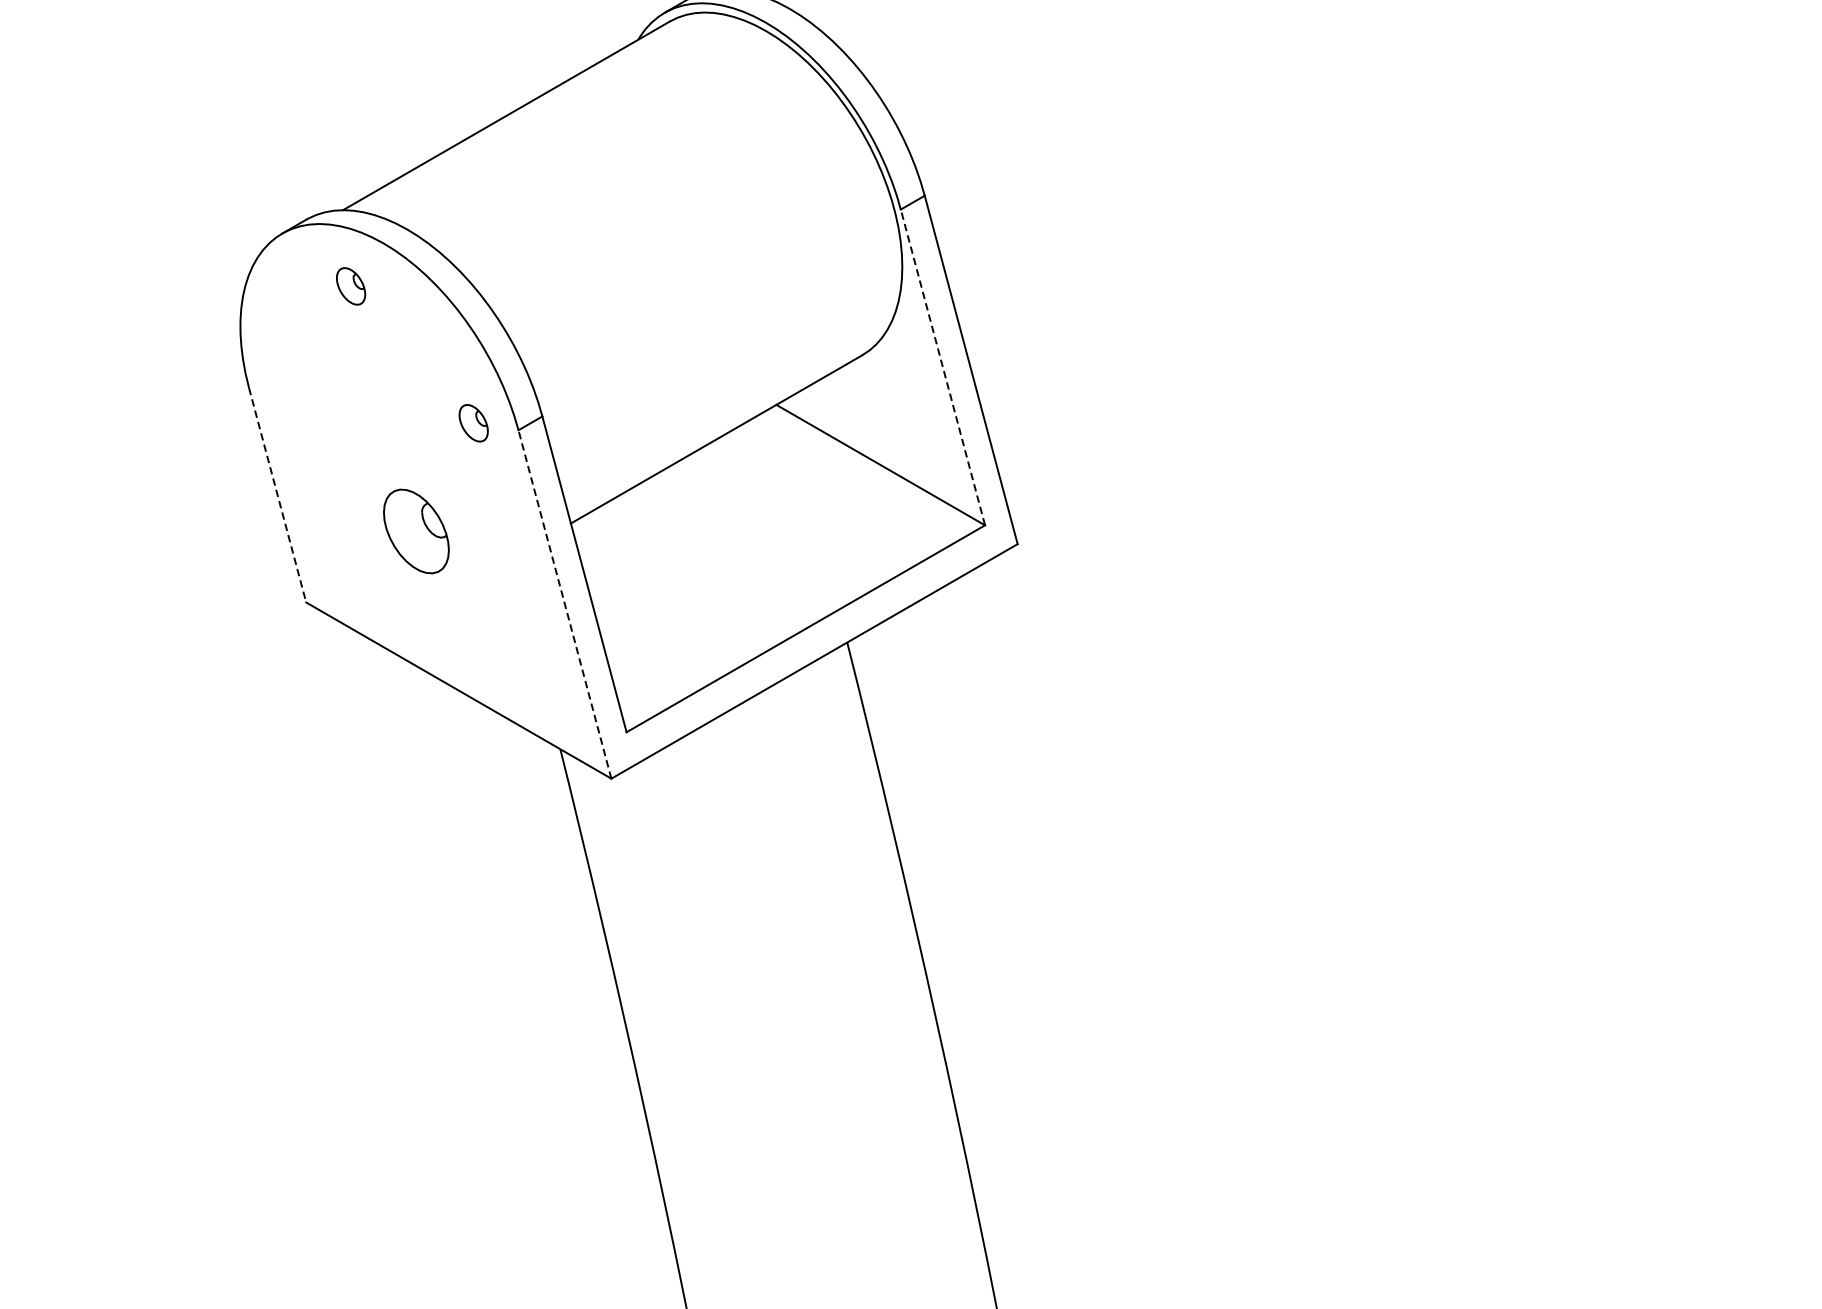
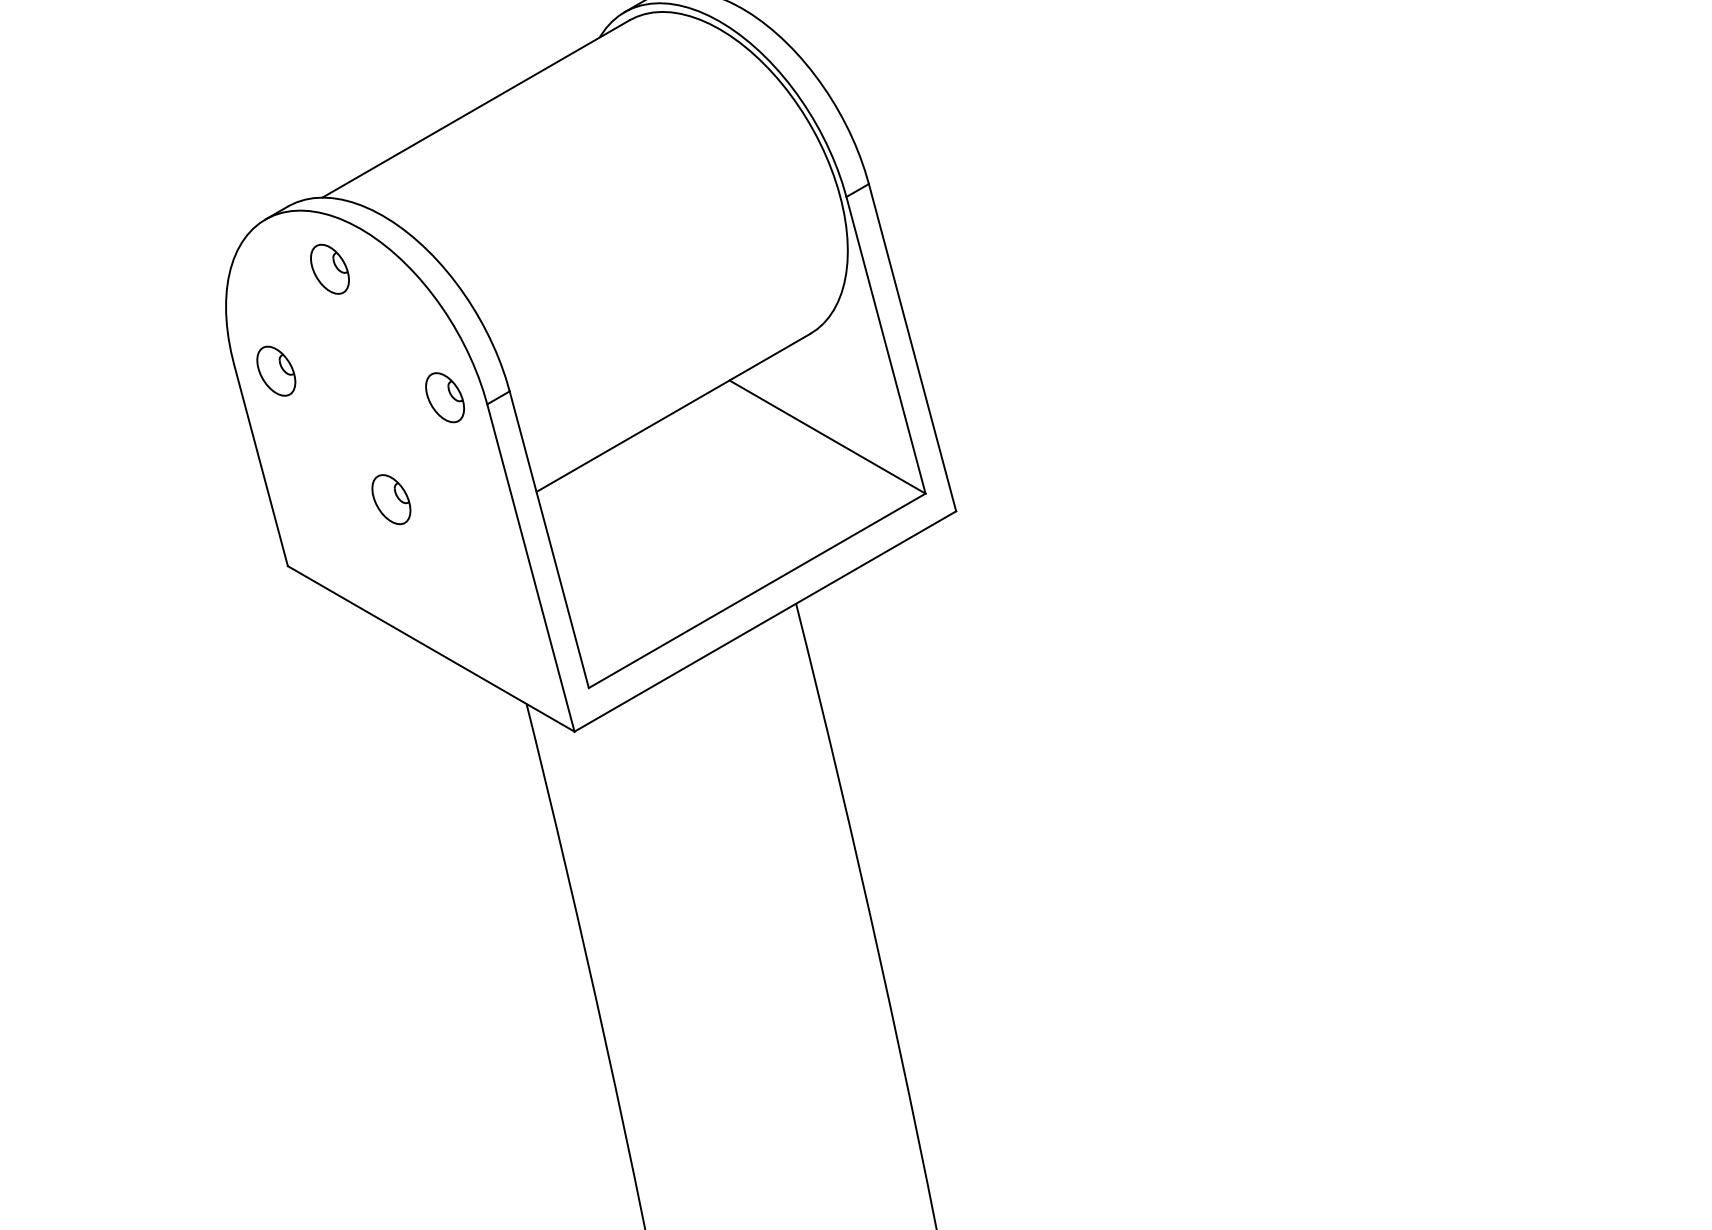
part: (350, 285) -> (329, 268), size x1.43
line: (943, 367) -> (886, 345), dashed -> solid
part: (294, 394) -> (276, 370), added
part: (474, 422) -> (445, 397), size x1.43
line: (278, 495) -> (261, 465), dashed -> solid
part: (416, 531) -> (391, 499), size x0.62
line: (564, 603) -> (530, 567), dashed -> solid

